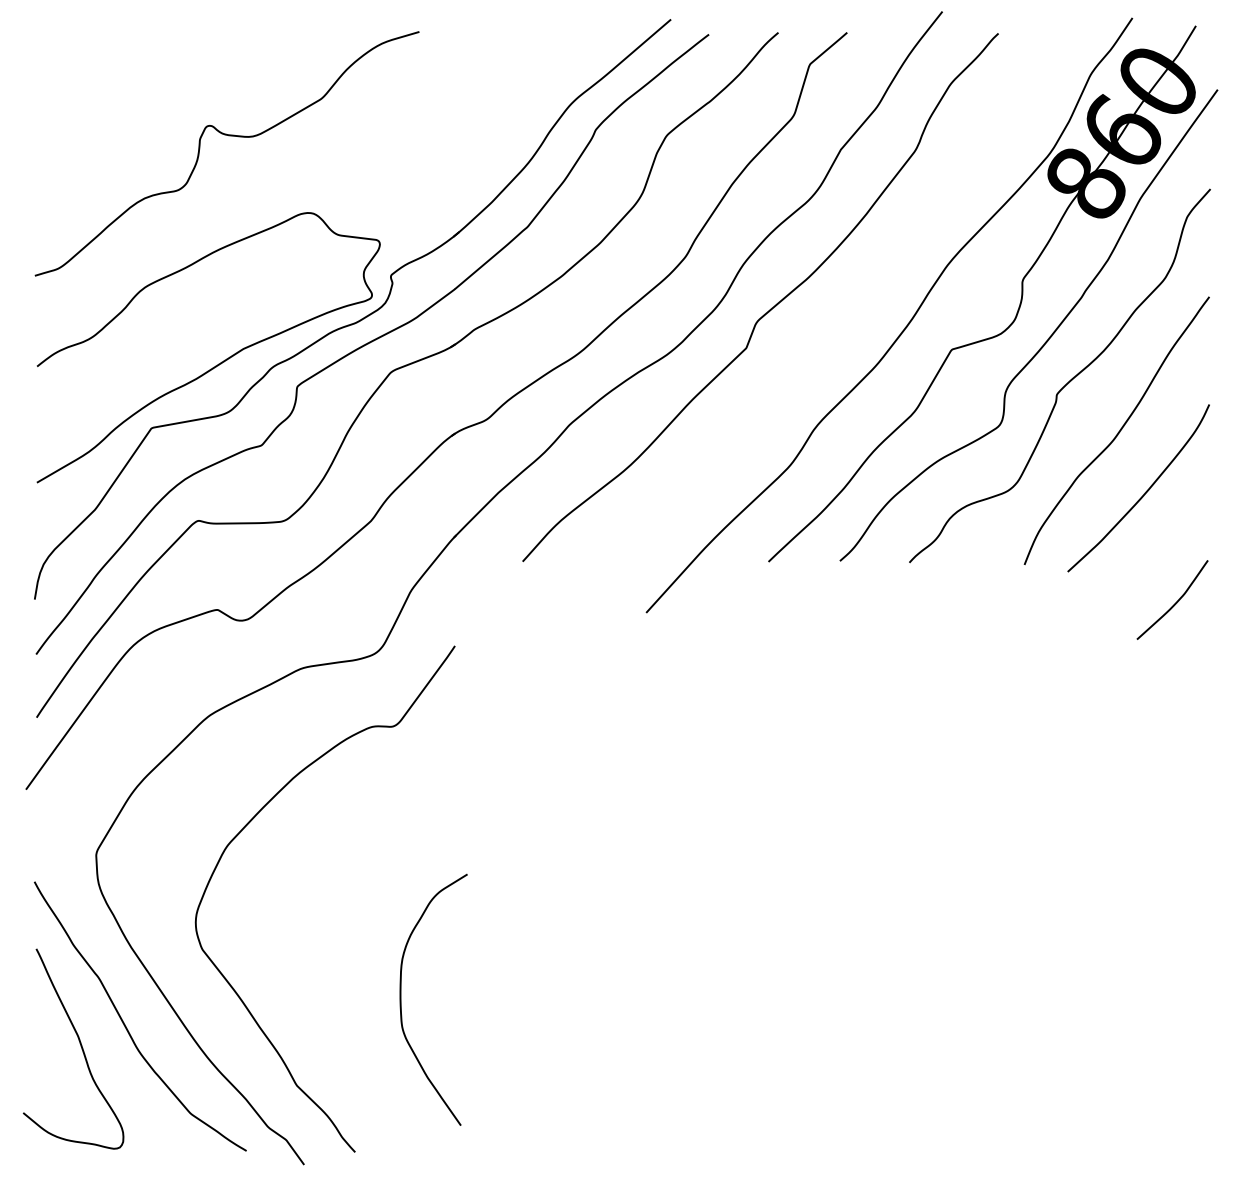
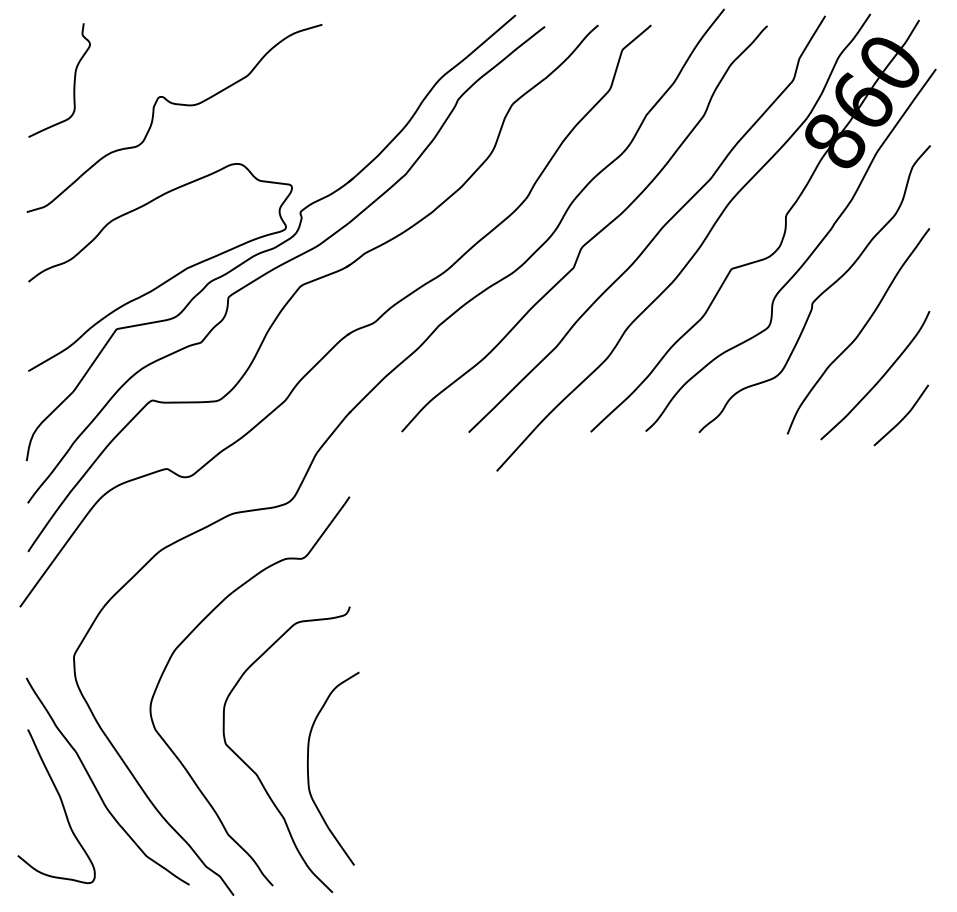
curve: (95, 104) -> (73, 80), added
curve: (854, 303) -> (656, 233), added
curve: (1175, 602) -> (903, 417), moved
curve: (336, 1008) -> (258, 775), added

